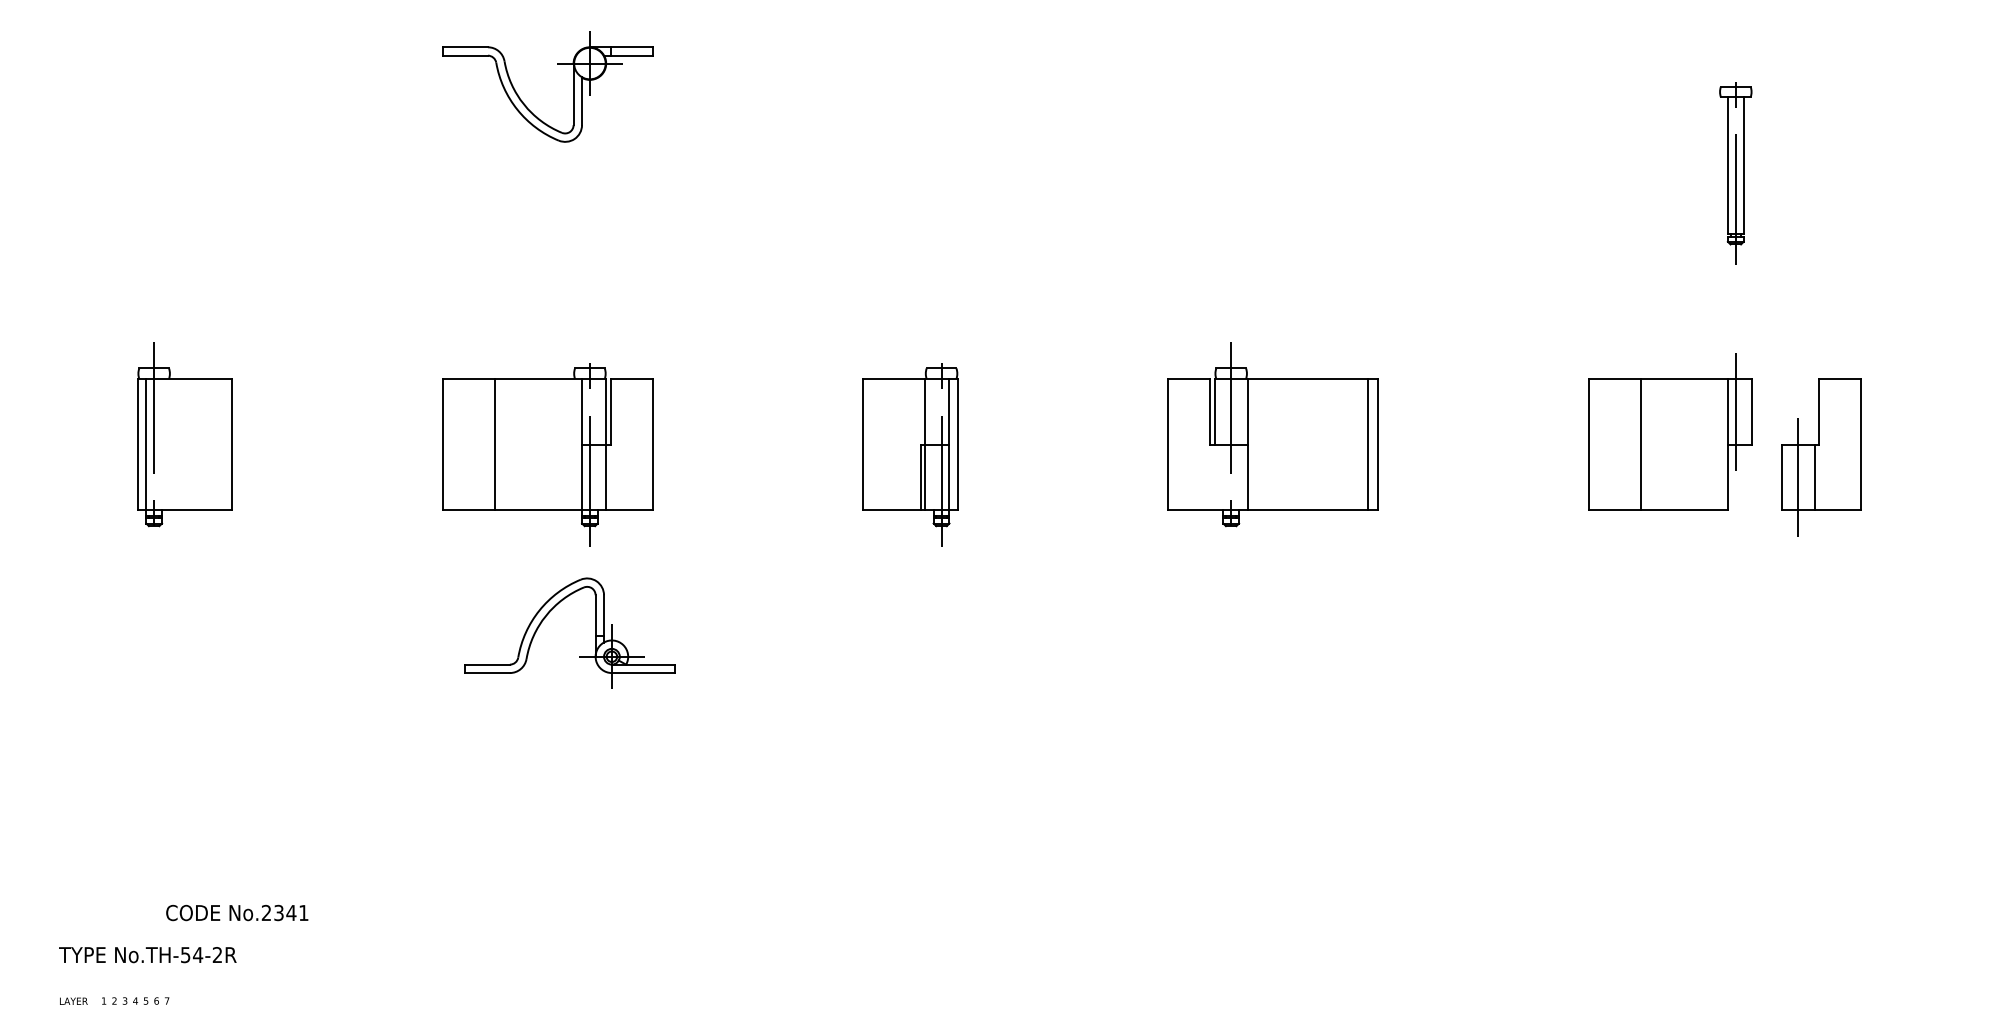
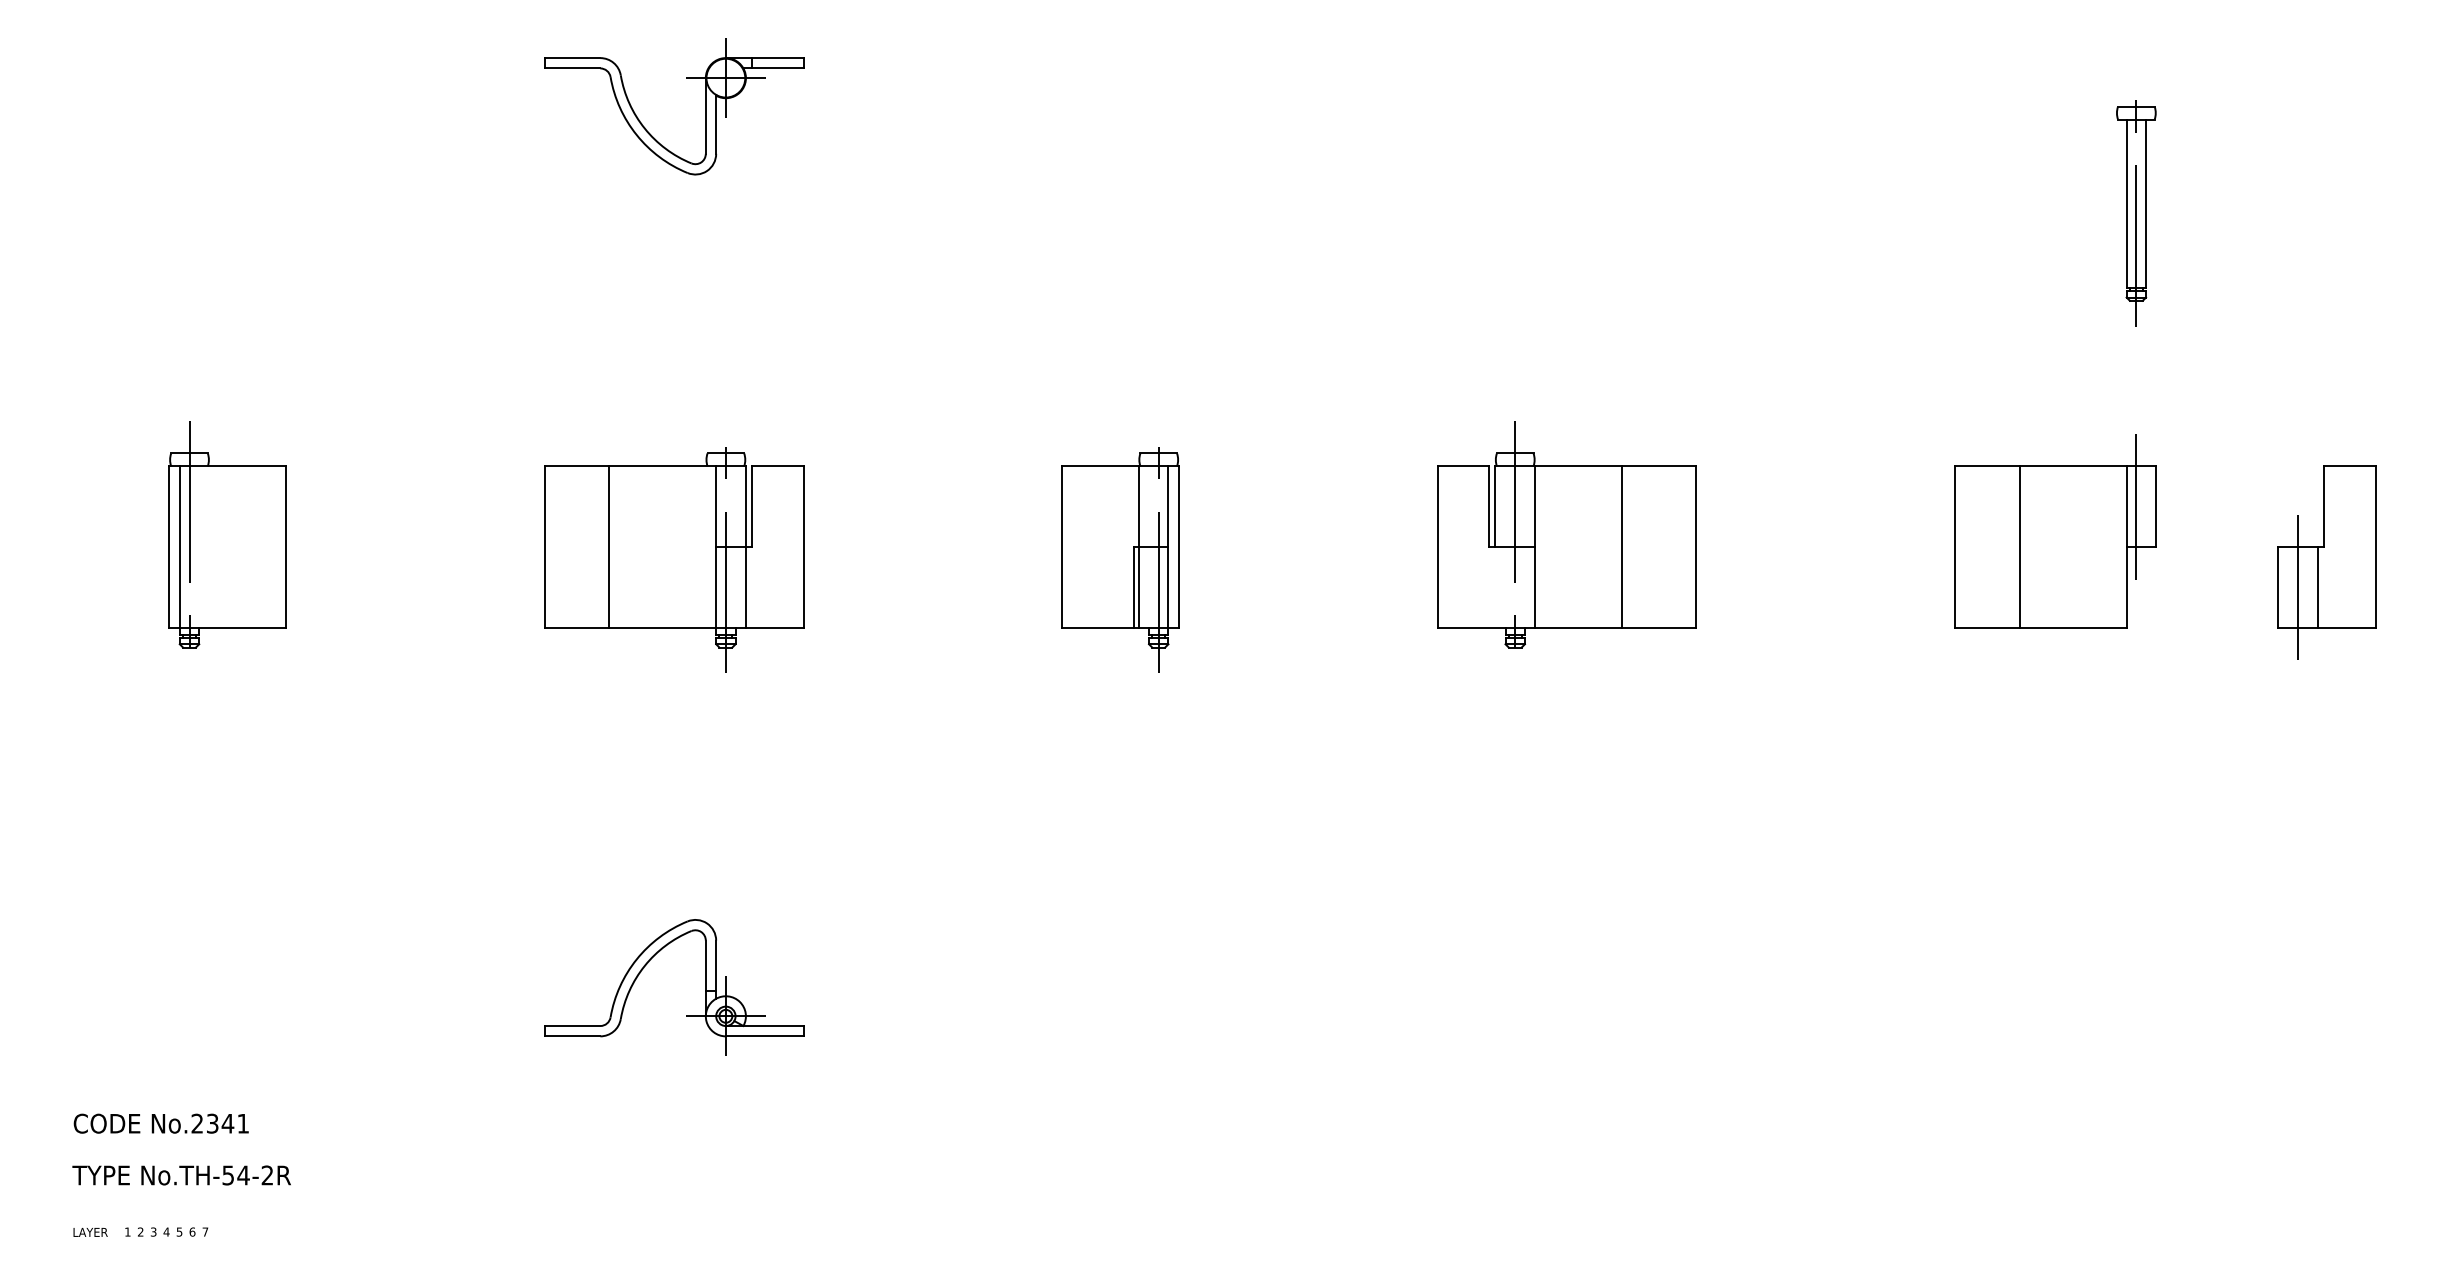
line: (1367, 444) -> (1621, 547), moved
part: (1821, 457) -> (2326, 563), moved
part: (595, 632) -> (705, 986), moved
text: (237, 912) -> (161, 1123), moved

